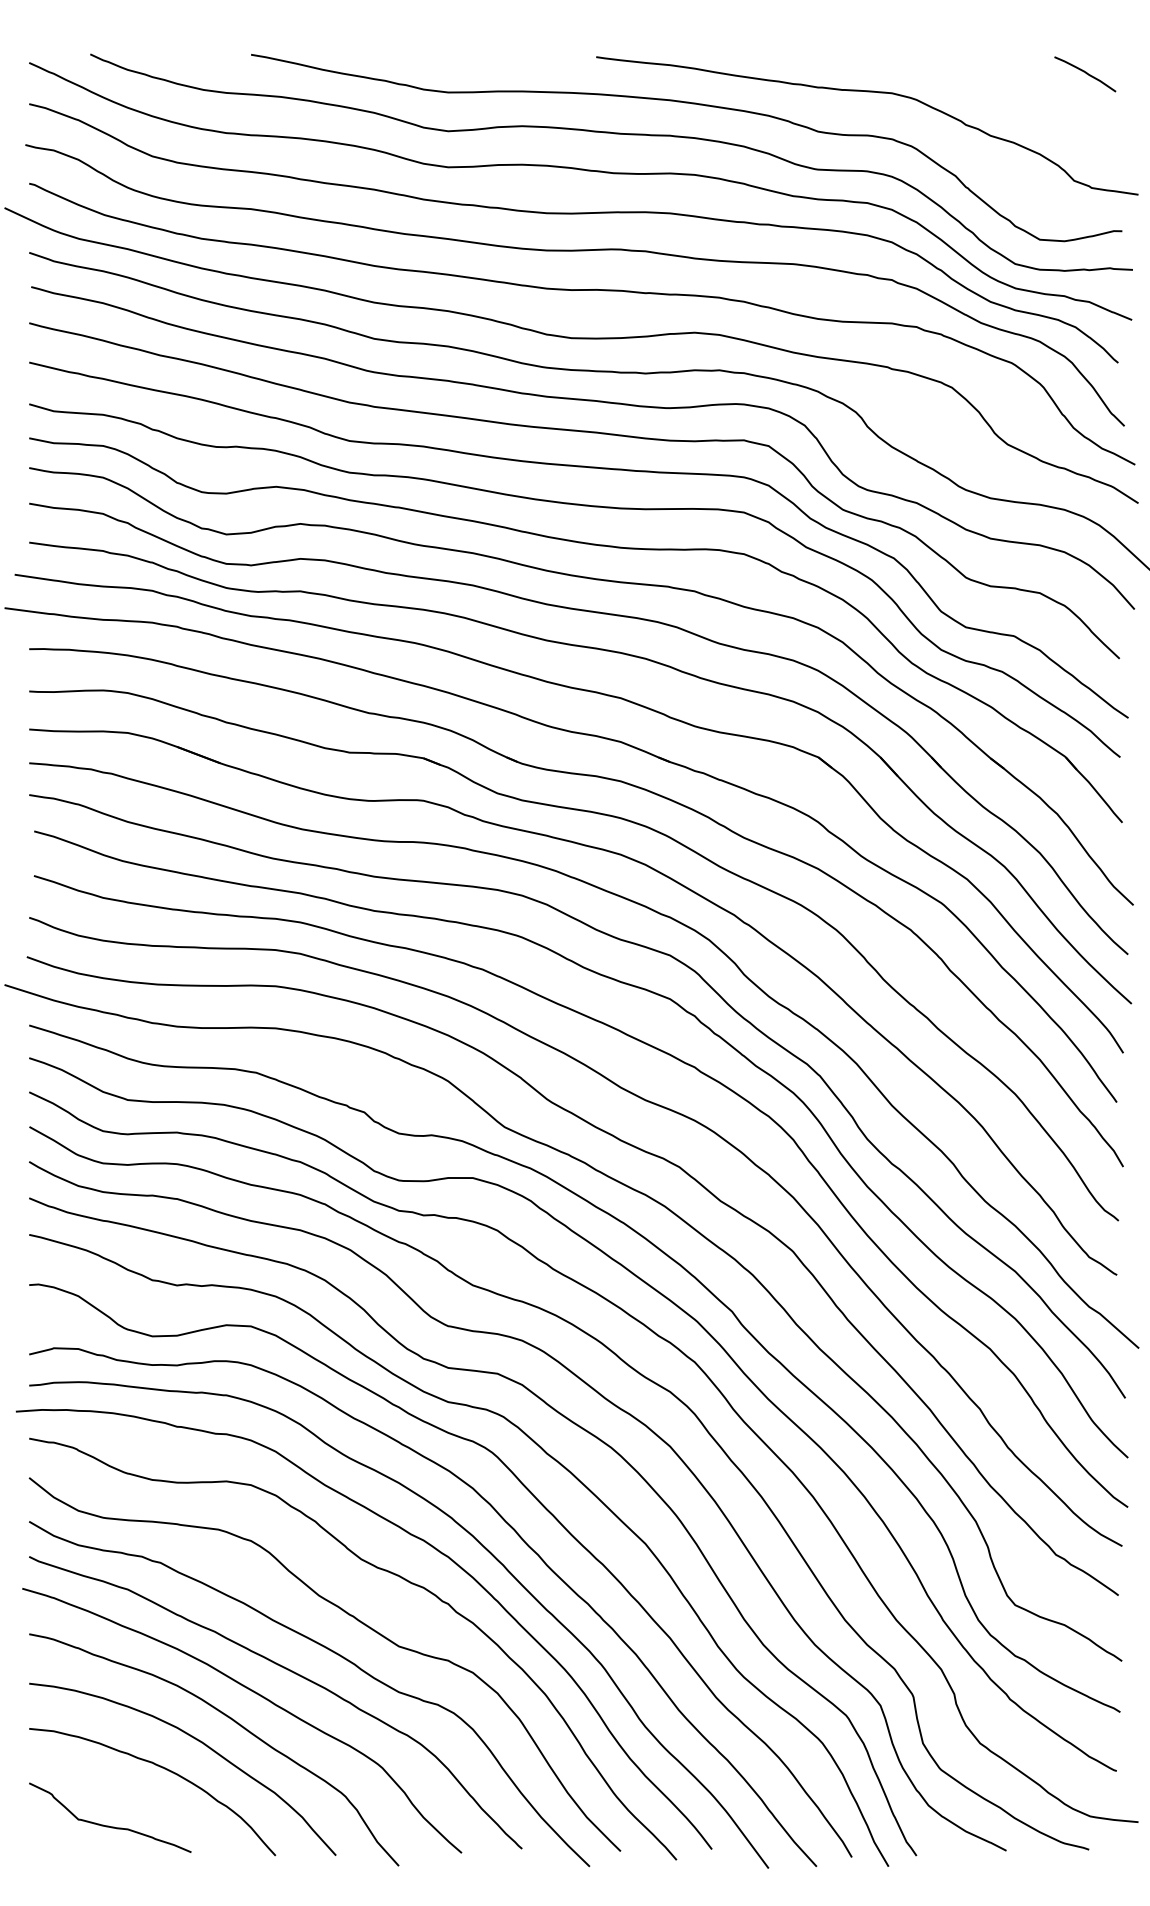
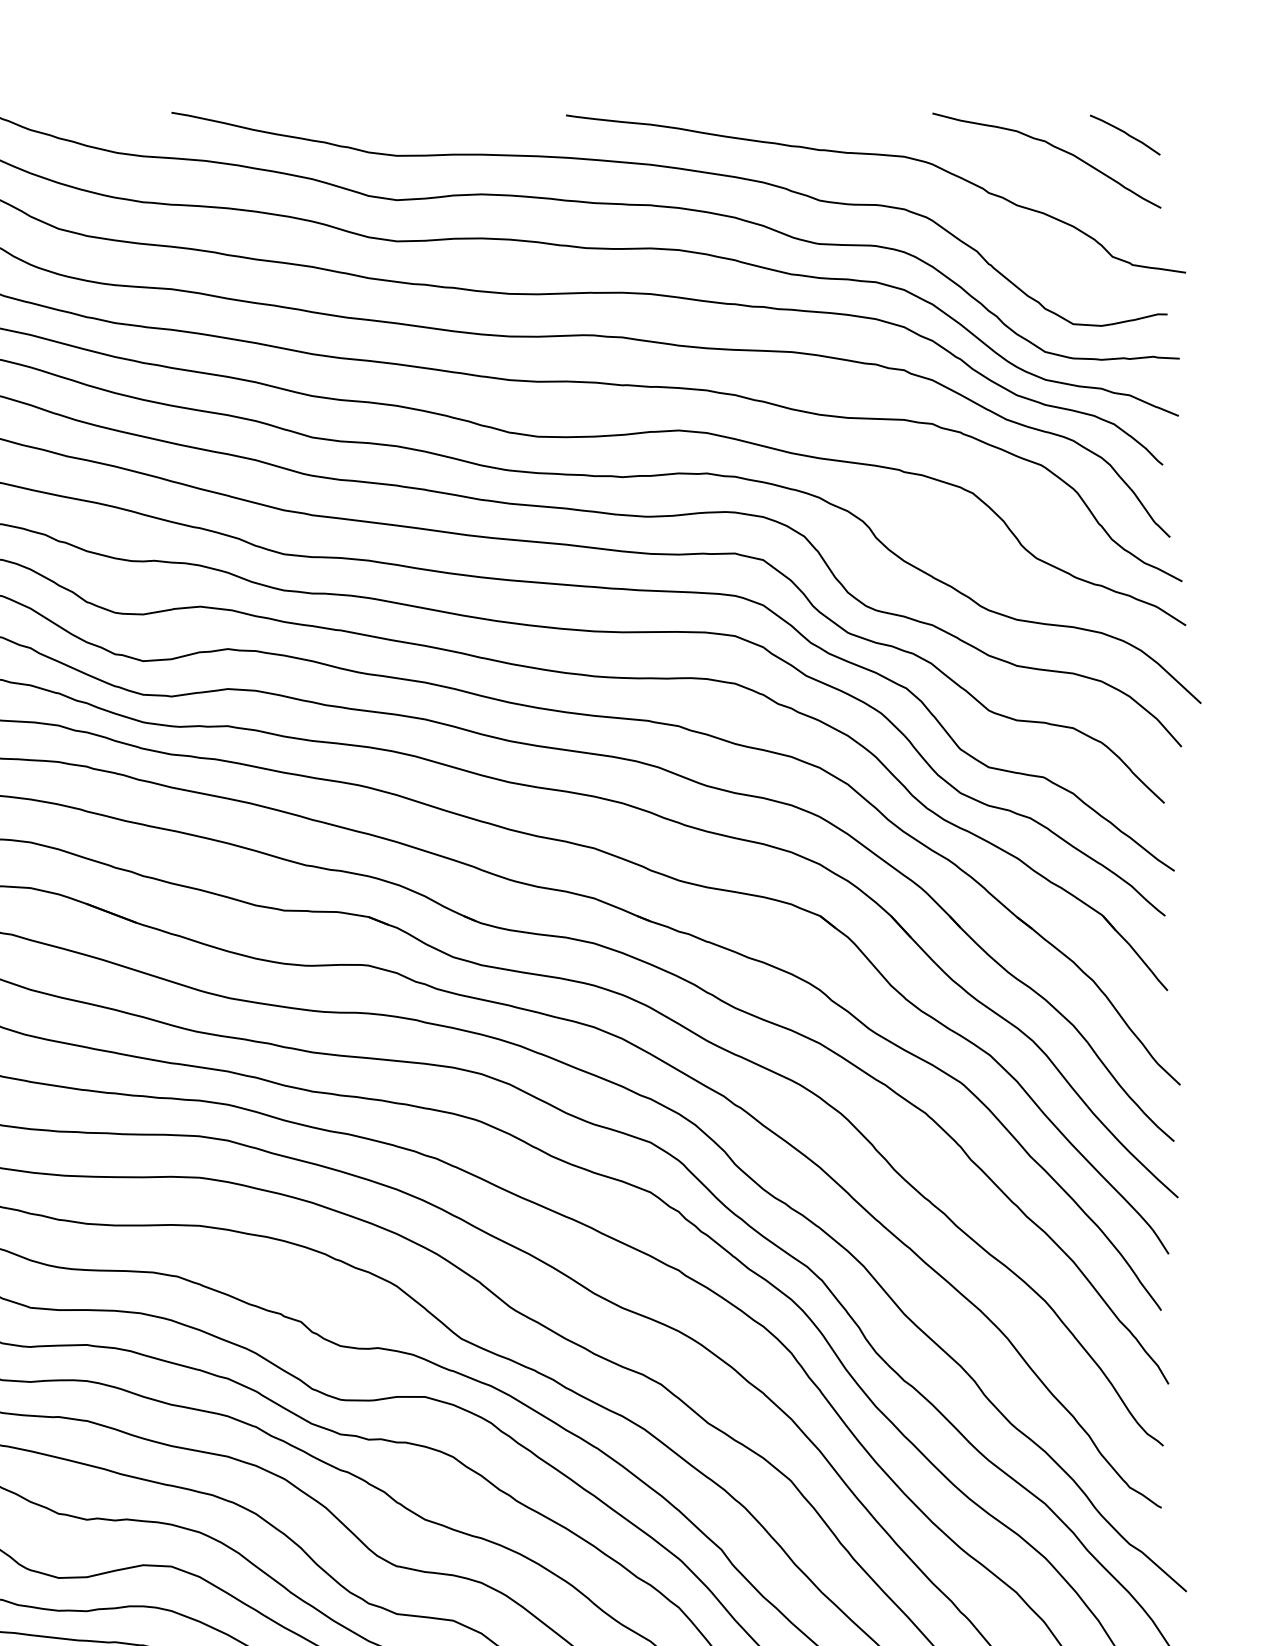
curve: (1021, 84) -> (1052, 146), added

